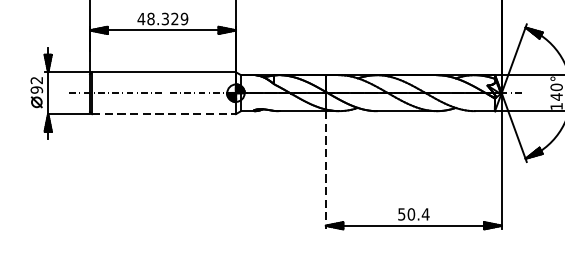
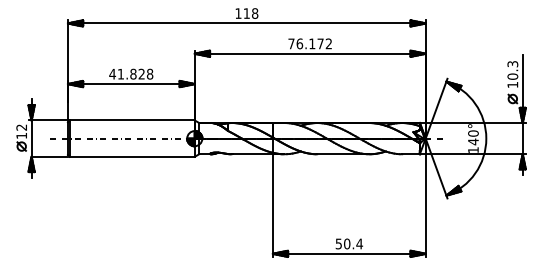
text: (167, 18) -> (135, 73), 48.329 -> 41.828
text: (36, 89) -> (21, 135), 92 -> 12
line: (164, 113) -> (132, 156), dashed -> solid
line: (325, 171) -> (272, 206), dashed -> solid

